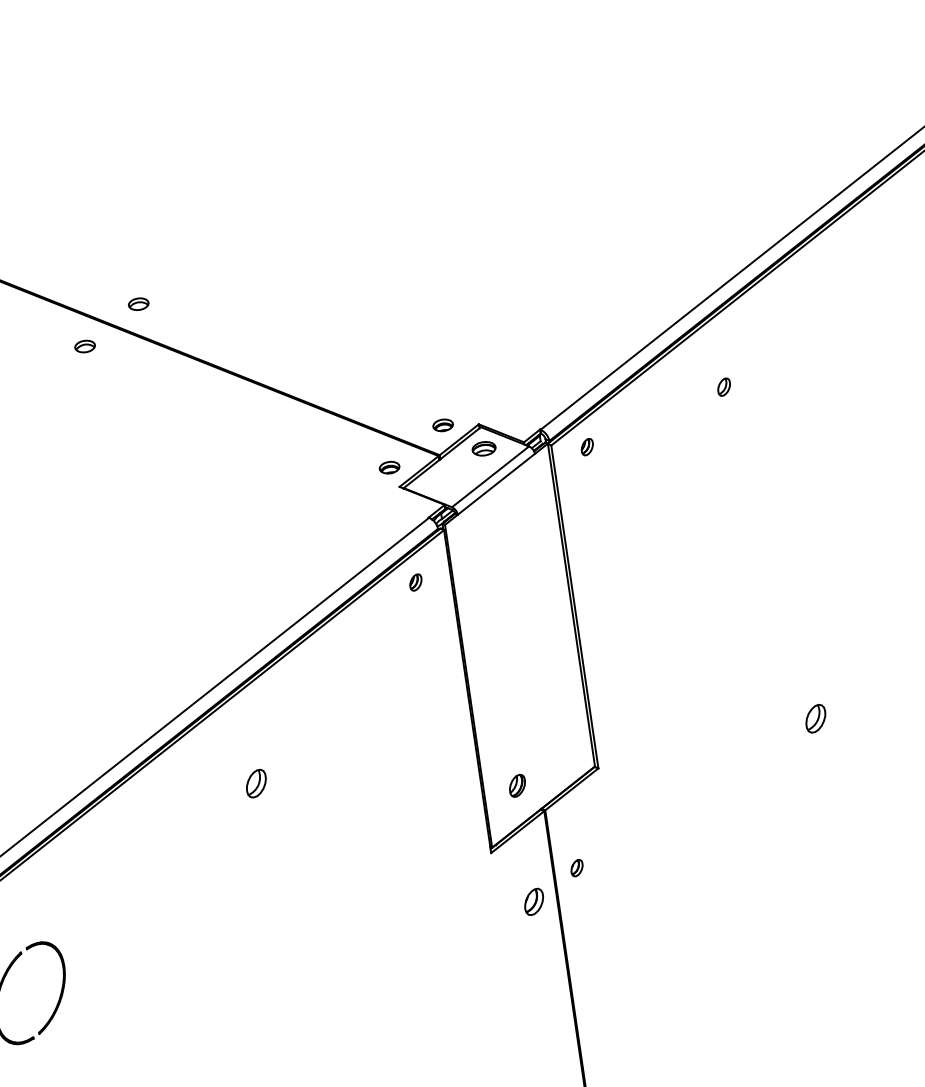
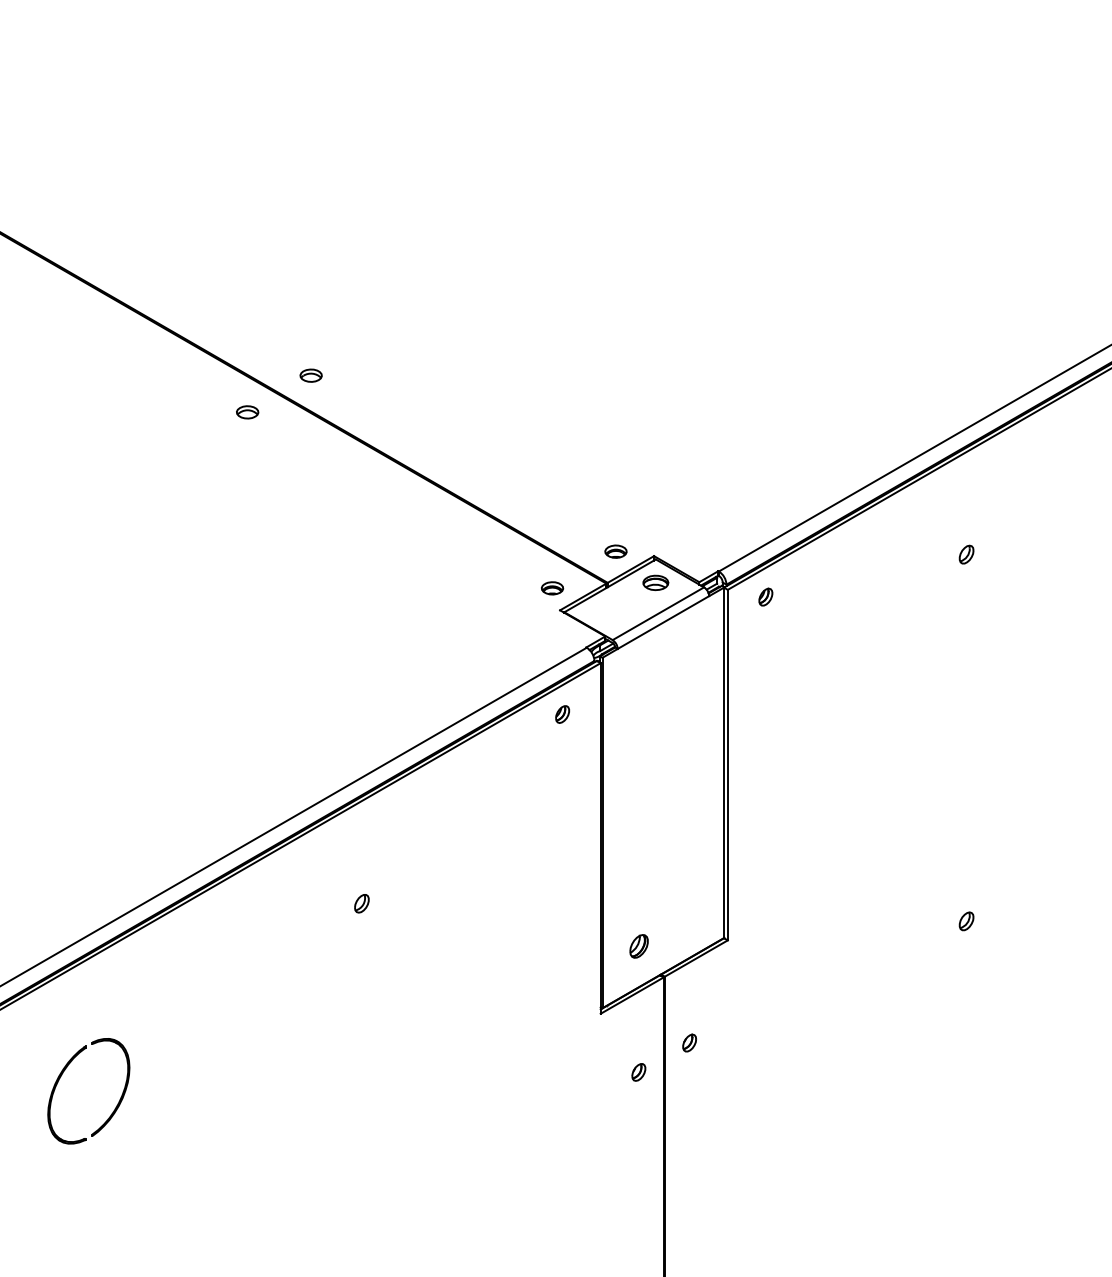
part: (724, 387) -> (966, 554), moved
part: (815, 718) -> (966, 921), size x0.62
part: (256, 783) -> (361, 903), size x0.62
part: (533, 902) -> (638, 1072), size x0.62

